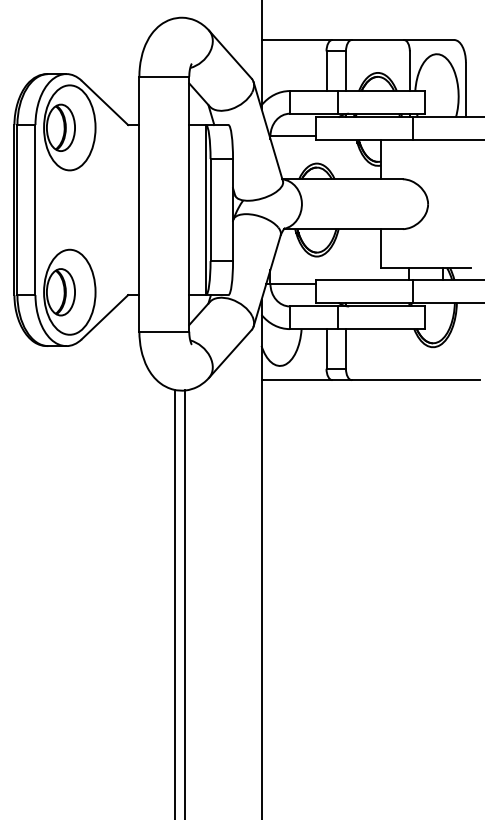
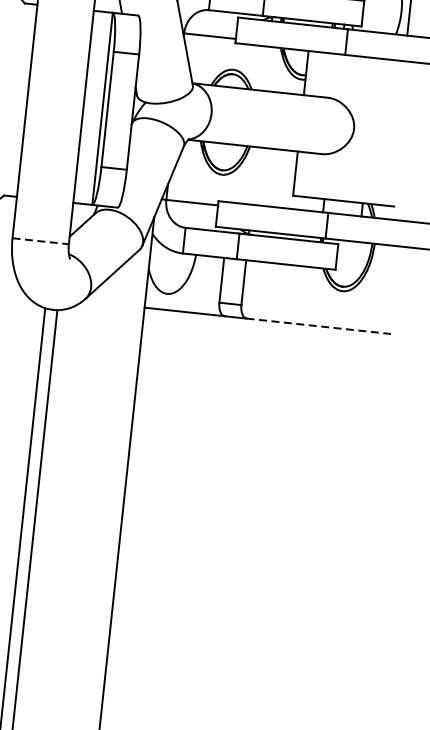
line: (164, 331) -> (40, 241), solid -> dashed
line: (415, 380) -> (318, 326), solid -> dashed

